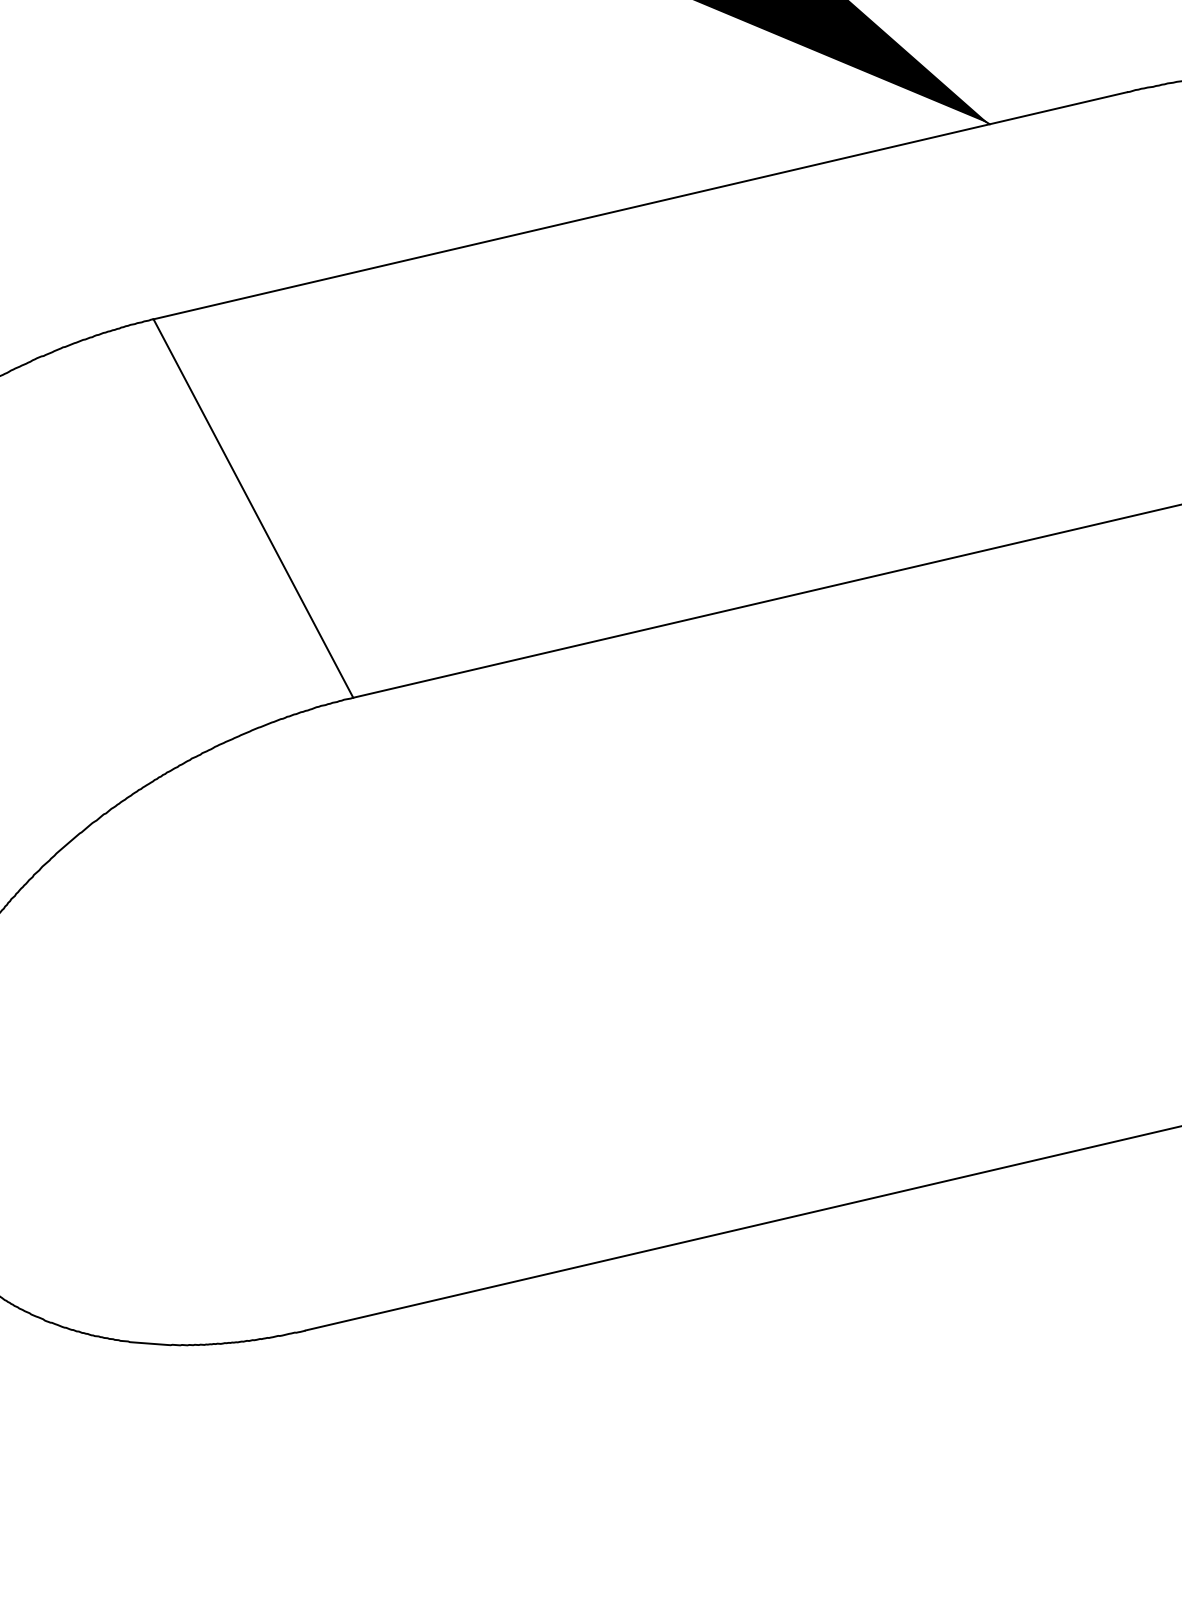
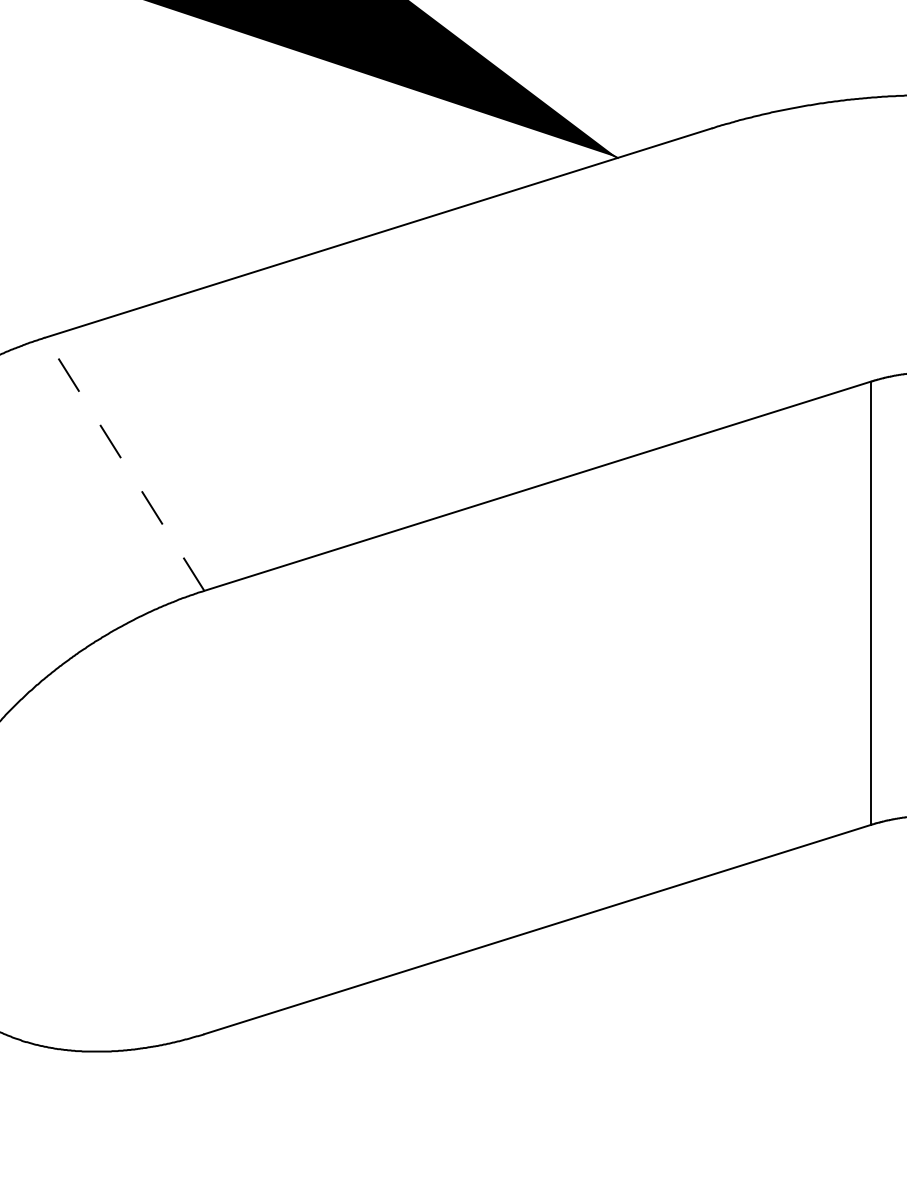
line: (252, 507) -> (124, 463), solid -> dashed

